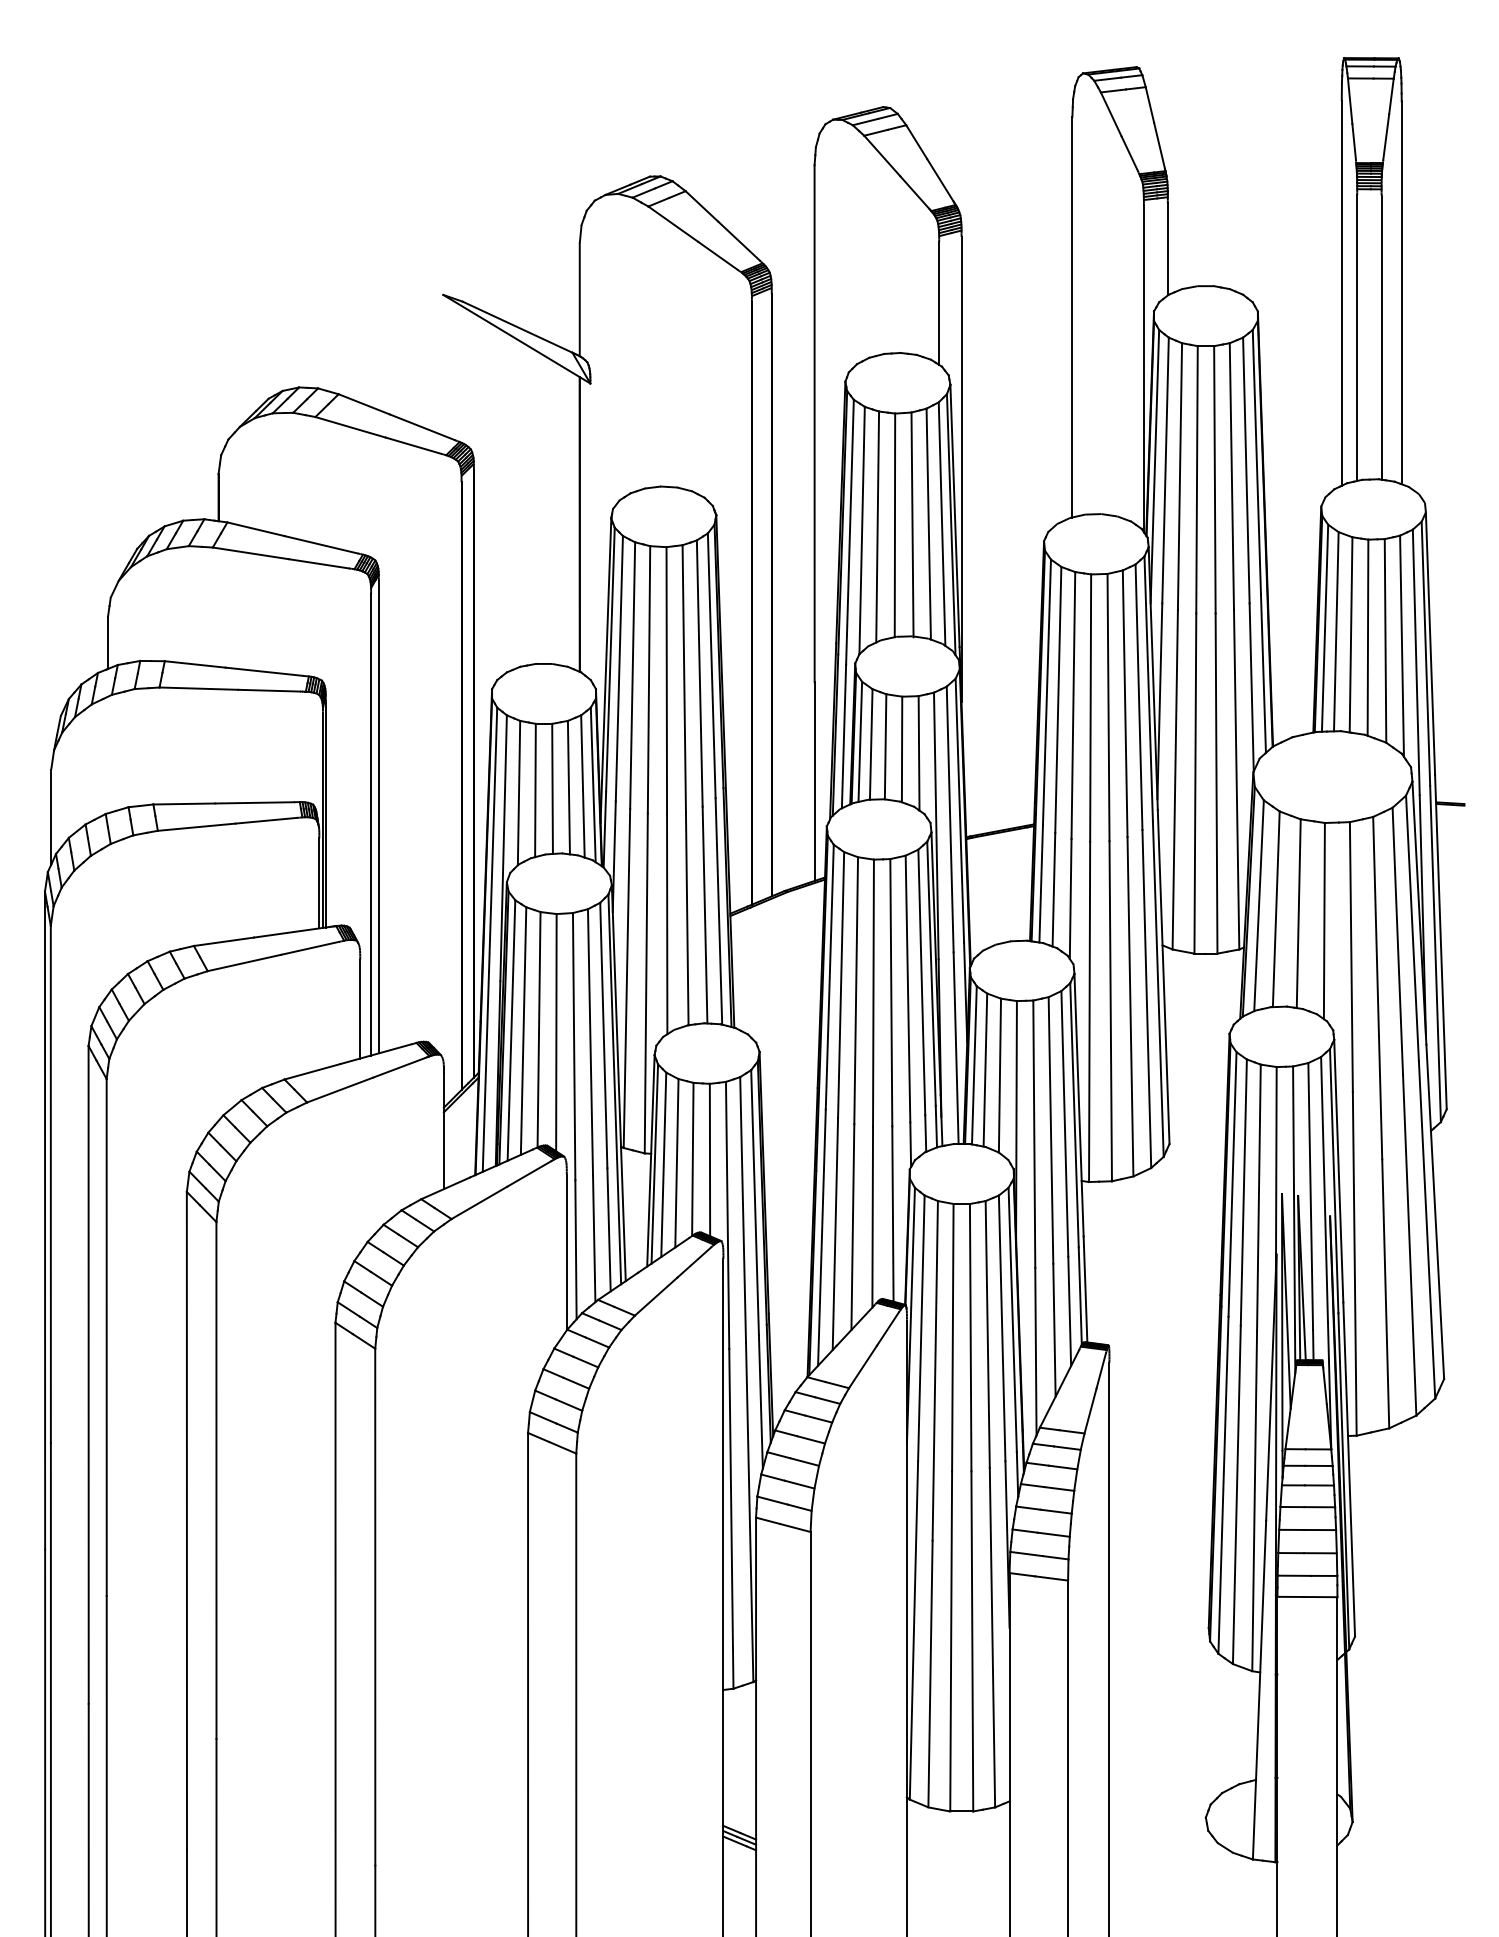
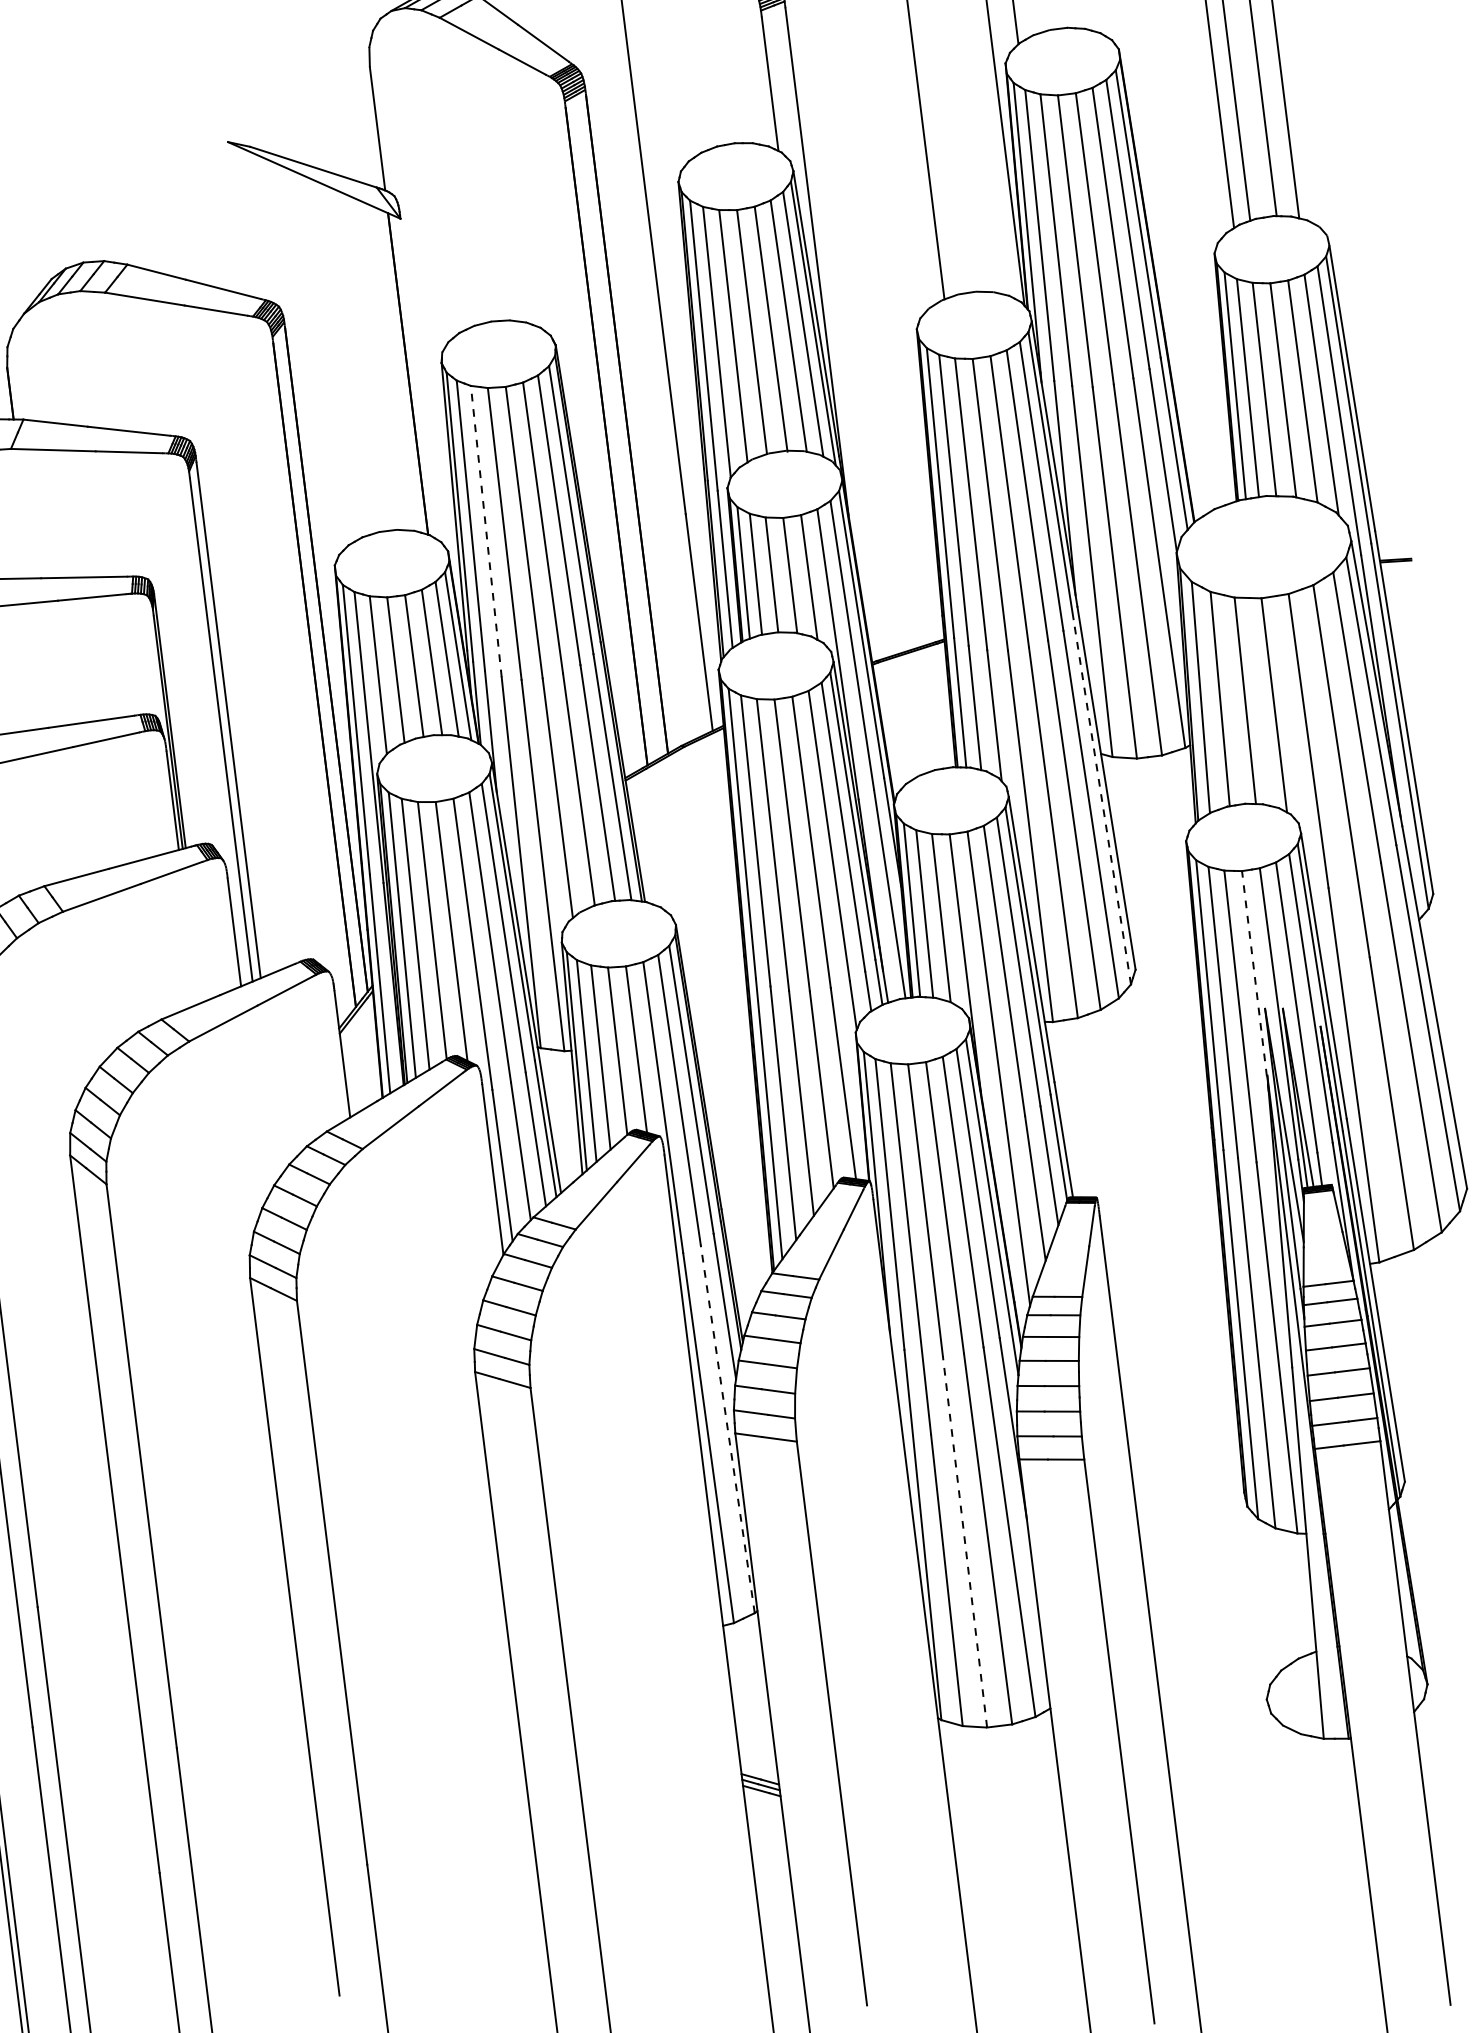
line: (632, 675) -> (486, 531), solid -> dashed
line: (1158, 988) -> (1102, 801), solid -> dashed
line: (1276, 1167) -> (1255, 980), solid -> dashed
line: (749, 1512) -> (727, 1428), solid -> dashed
line: (951, 1640) -> (965, 1540), solid -> dashed

